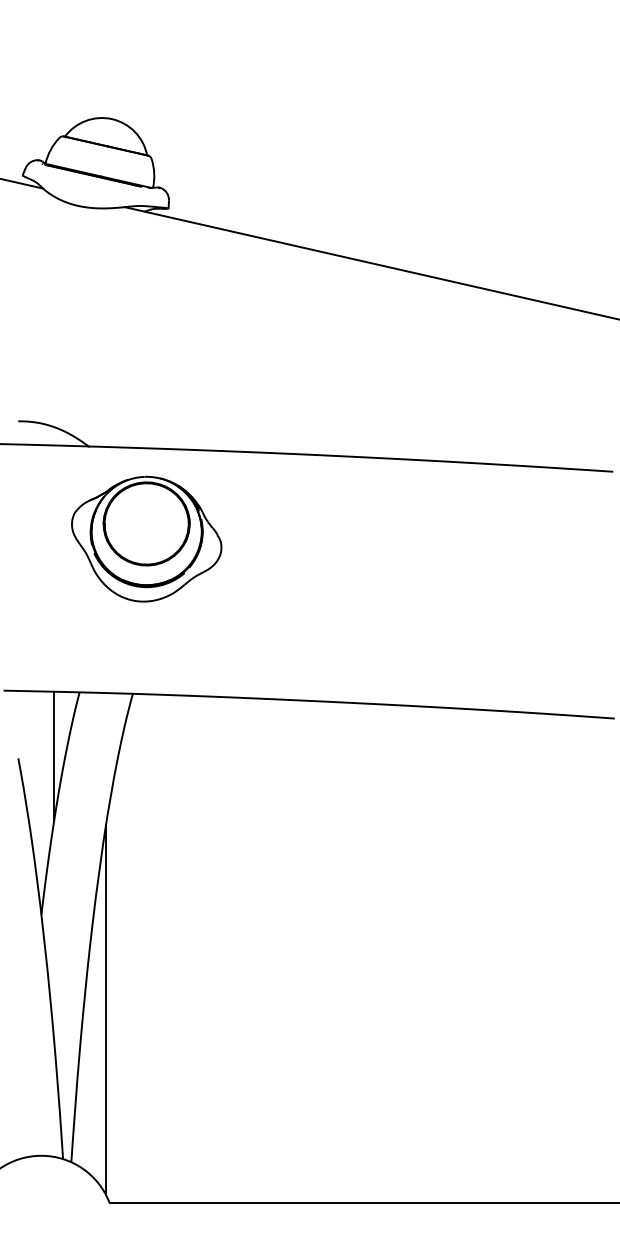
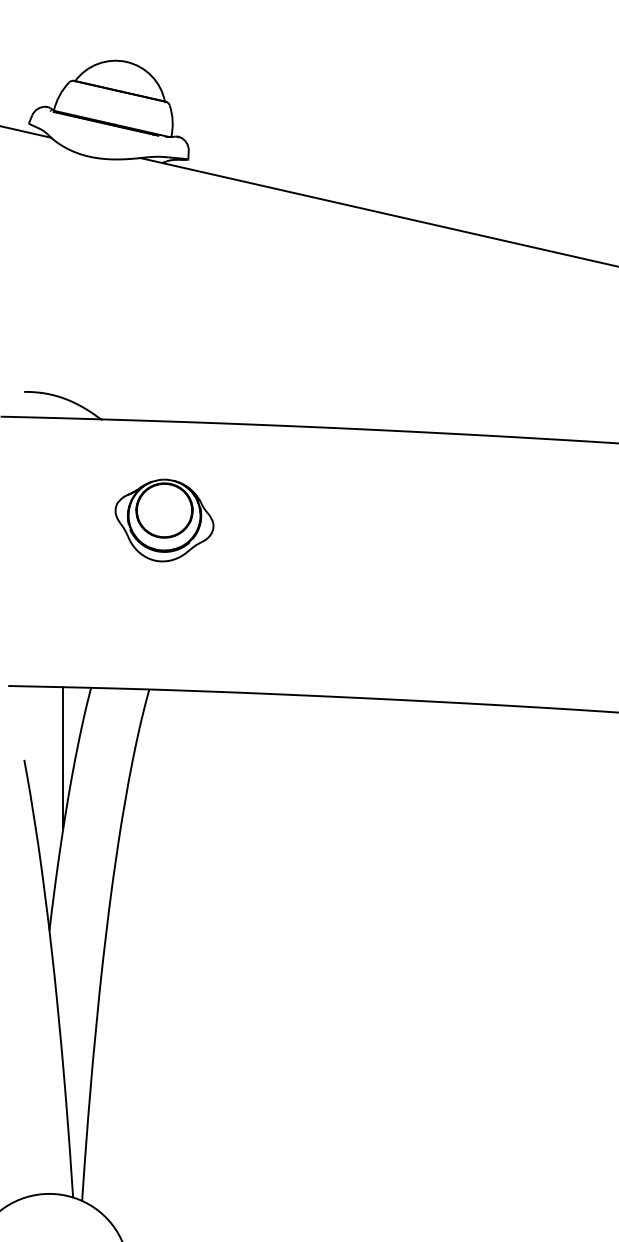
part: (146, 538) -> (164, 519), size x0.6
line: (106, 1009) -> (120, 1034), removed

